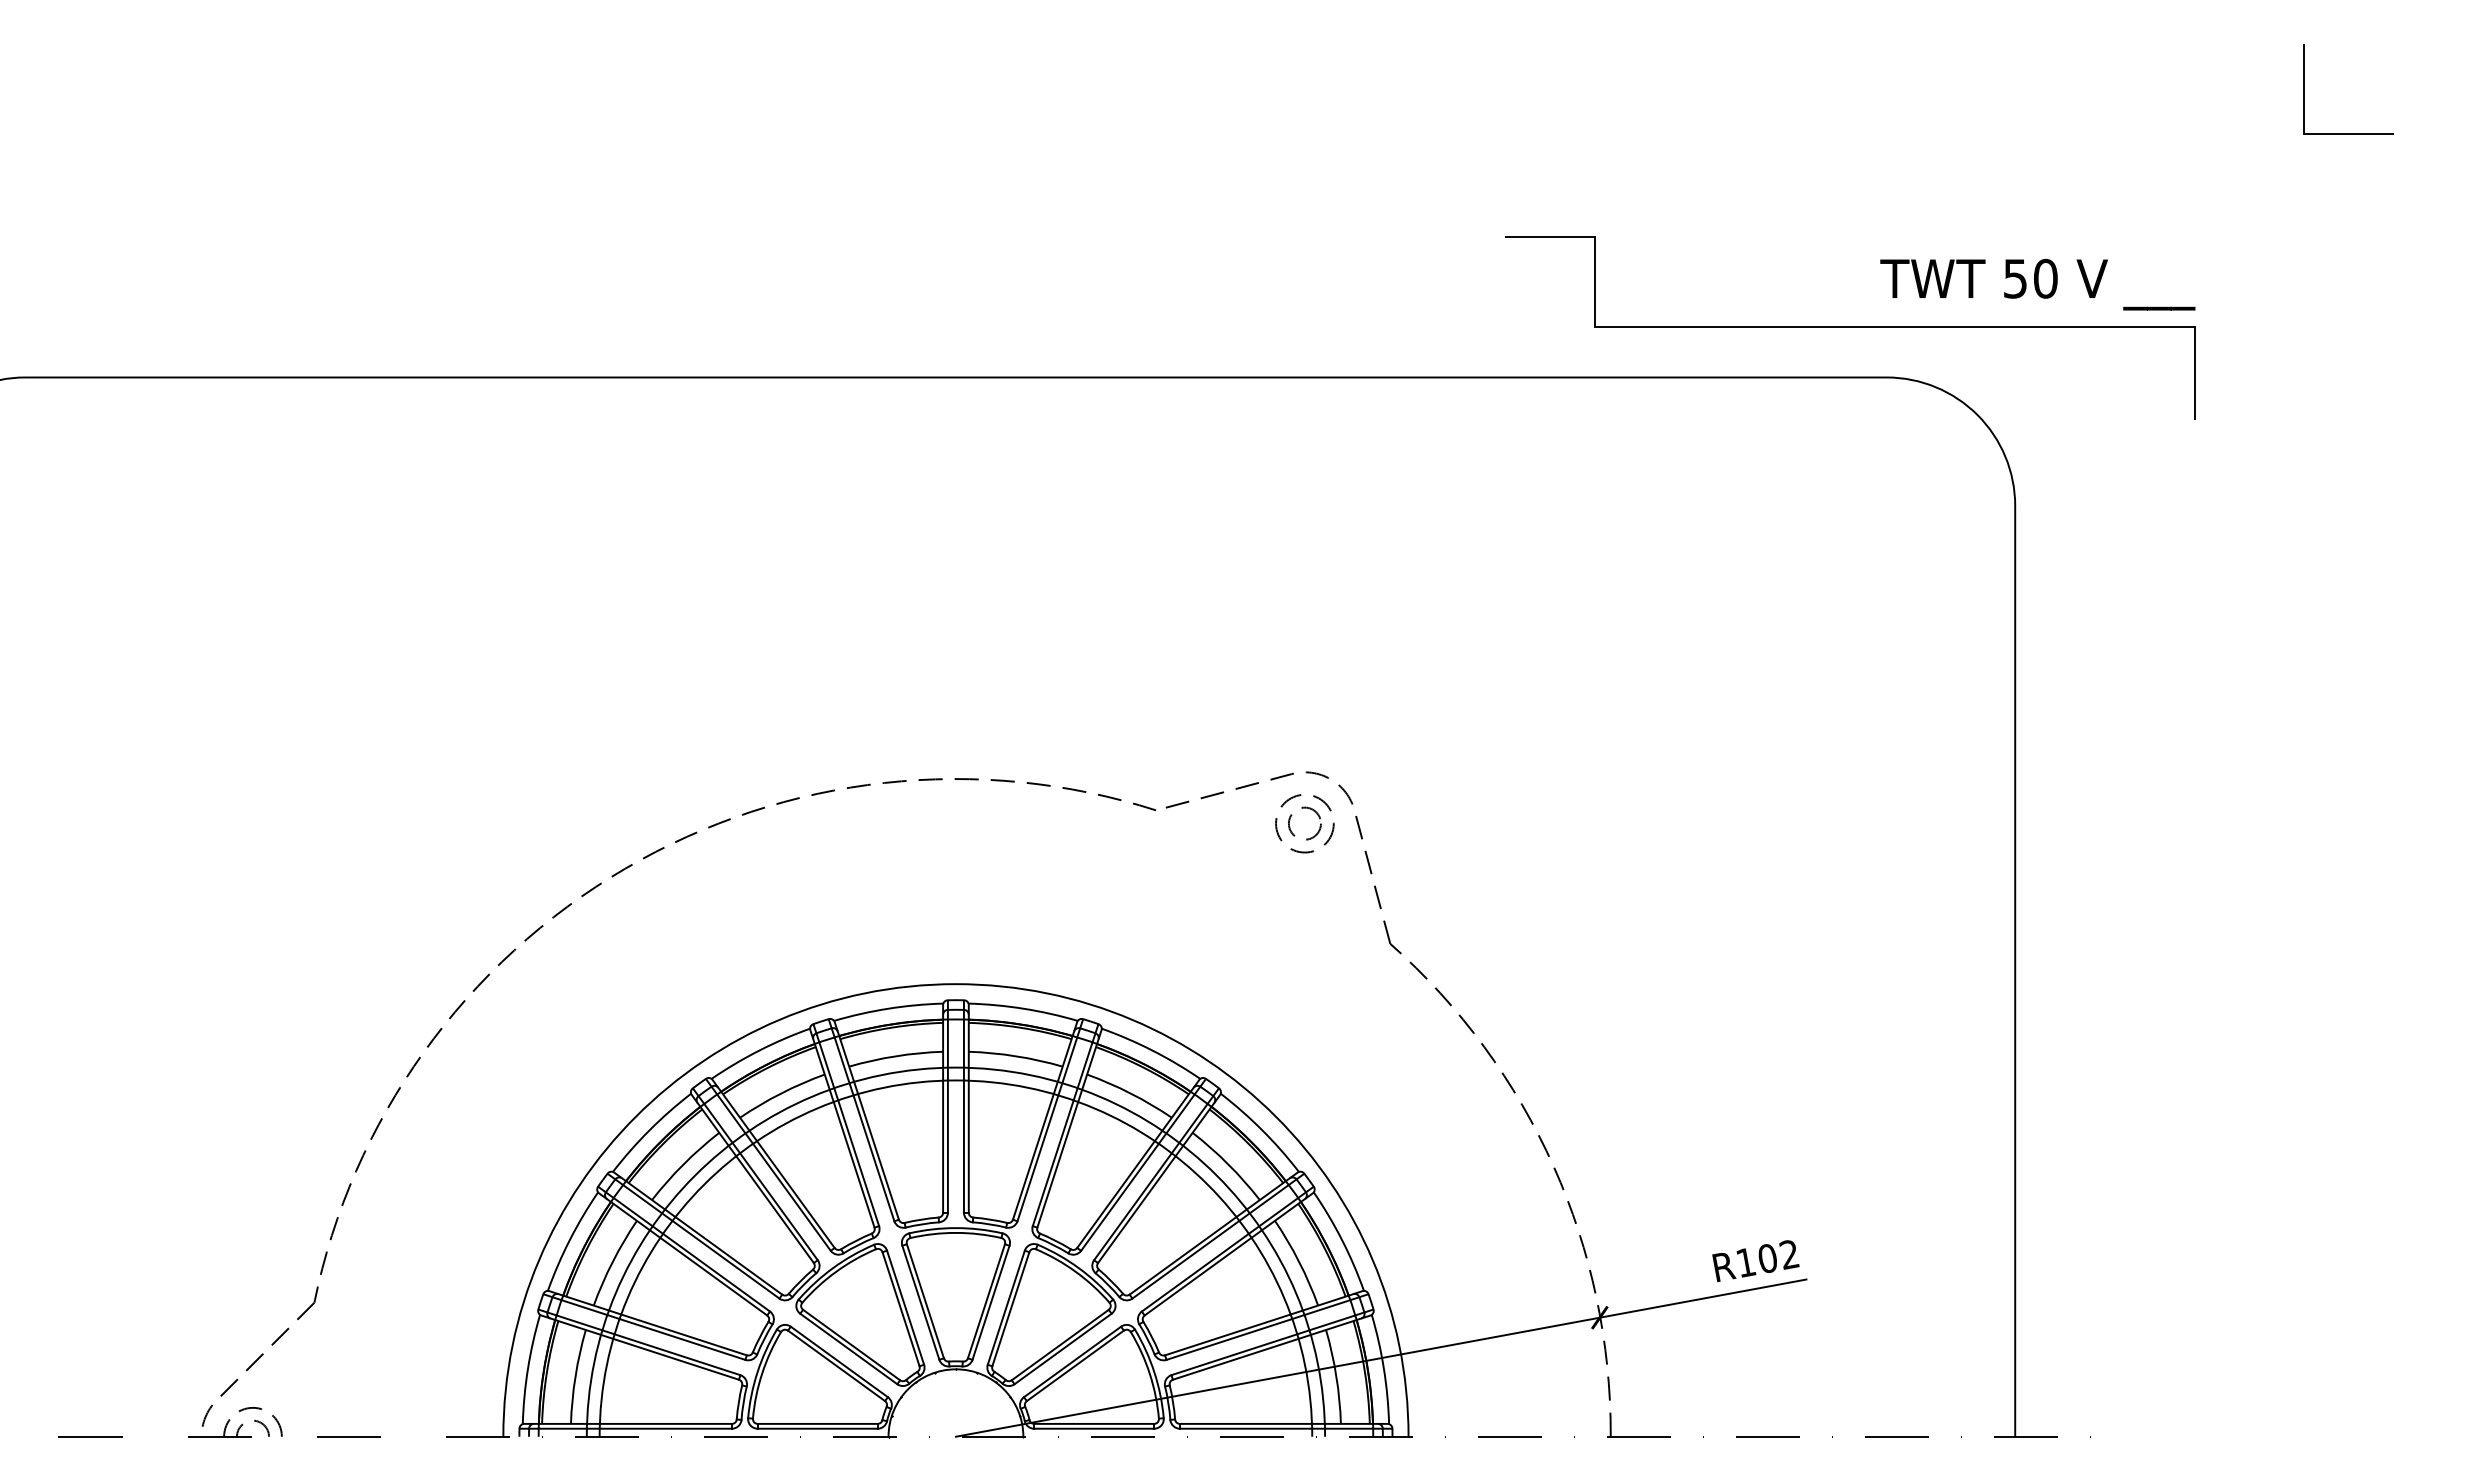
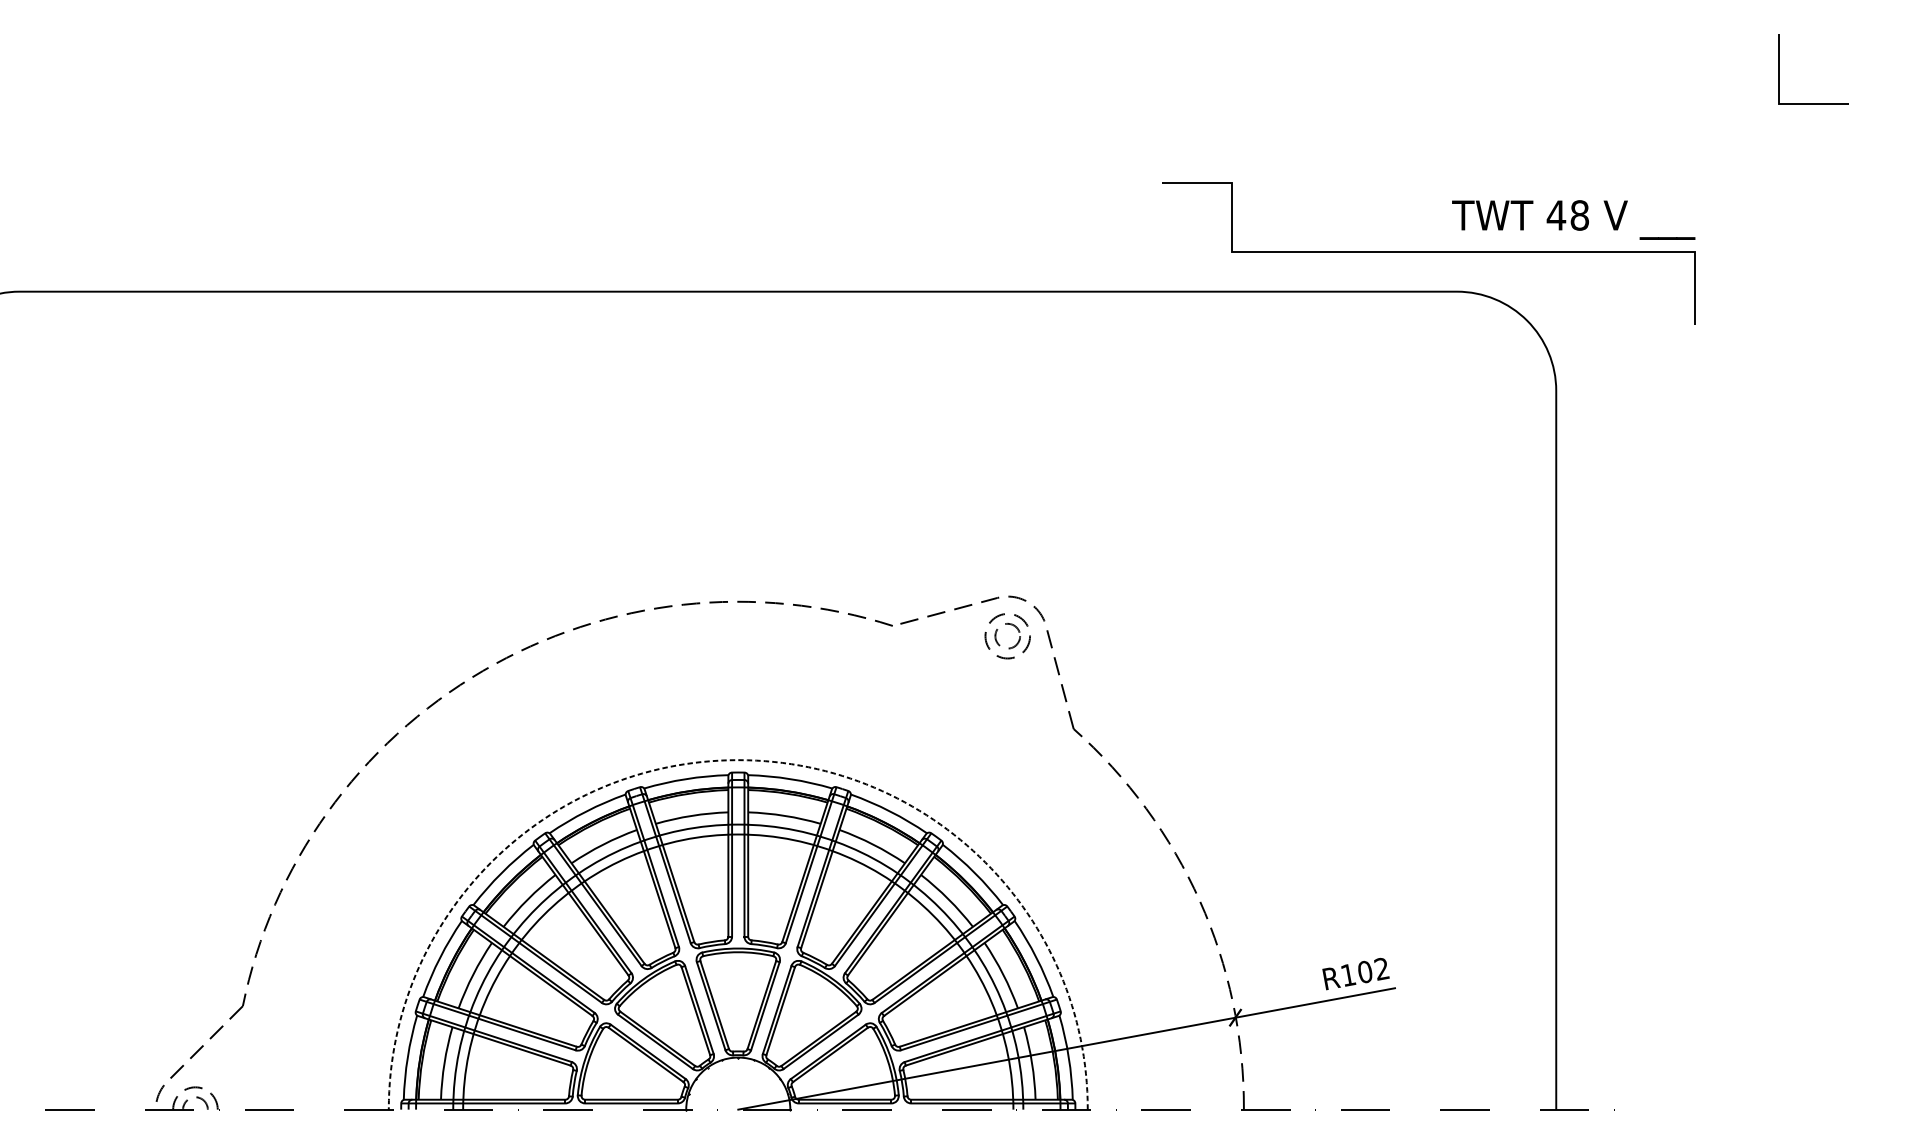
text: (2029, 278) -> (1567, 215), 50 -> 48
arc: (955, 984) -> (737, 760), solid -> dashed

